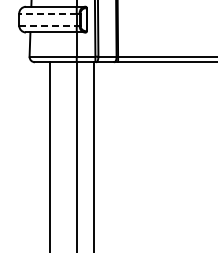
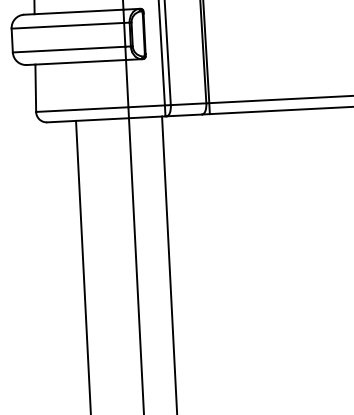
line: (48, 13) -> (68, 25), dashed -> solid
line: (48, 25) -> (70, 49), dashed -> solid

